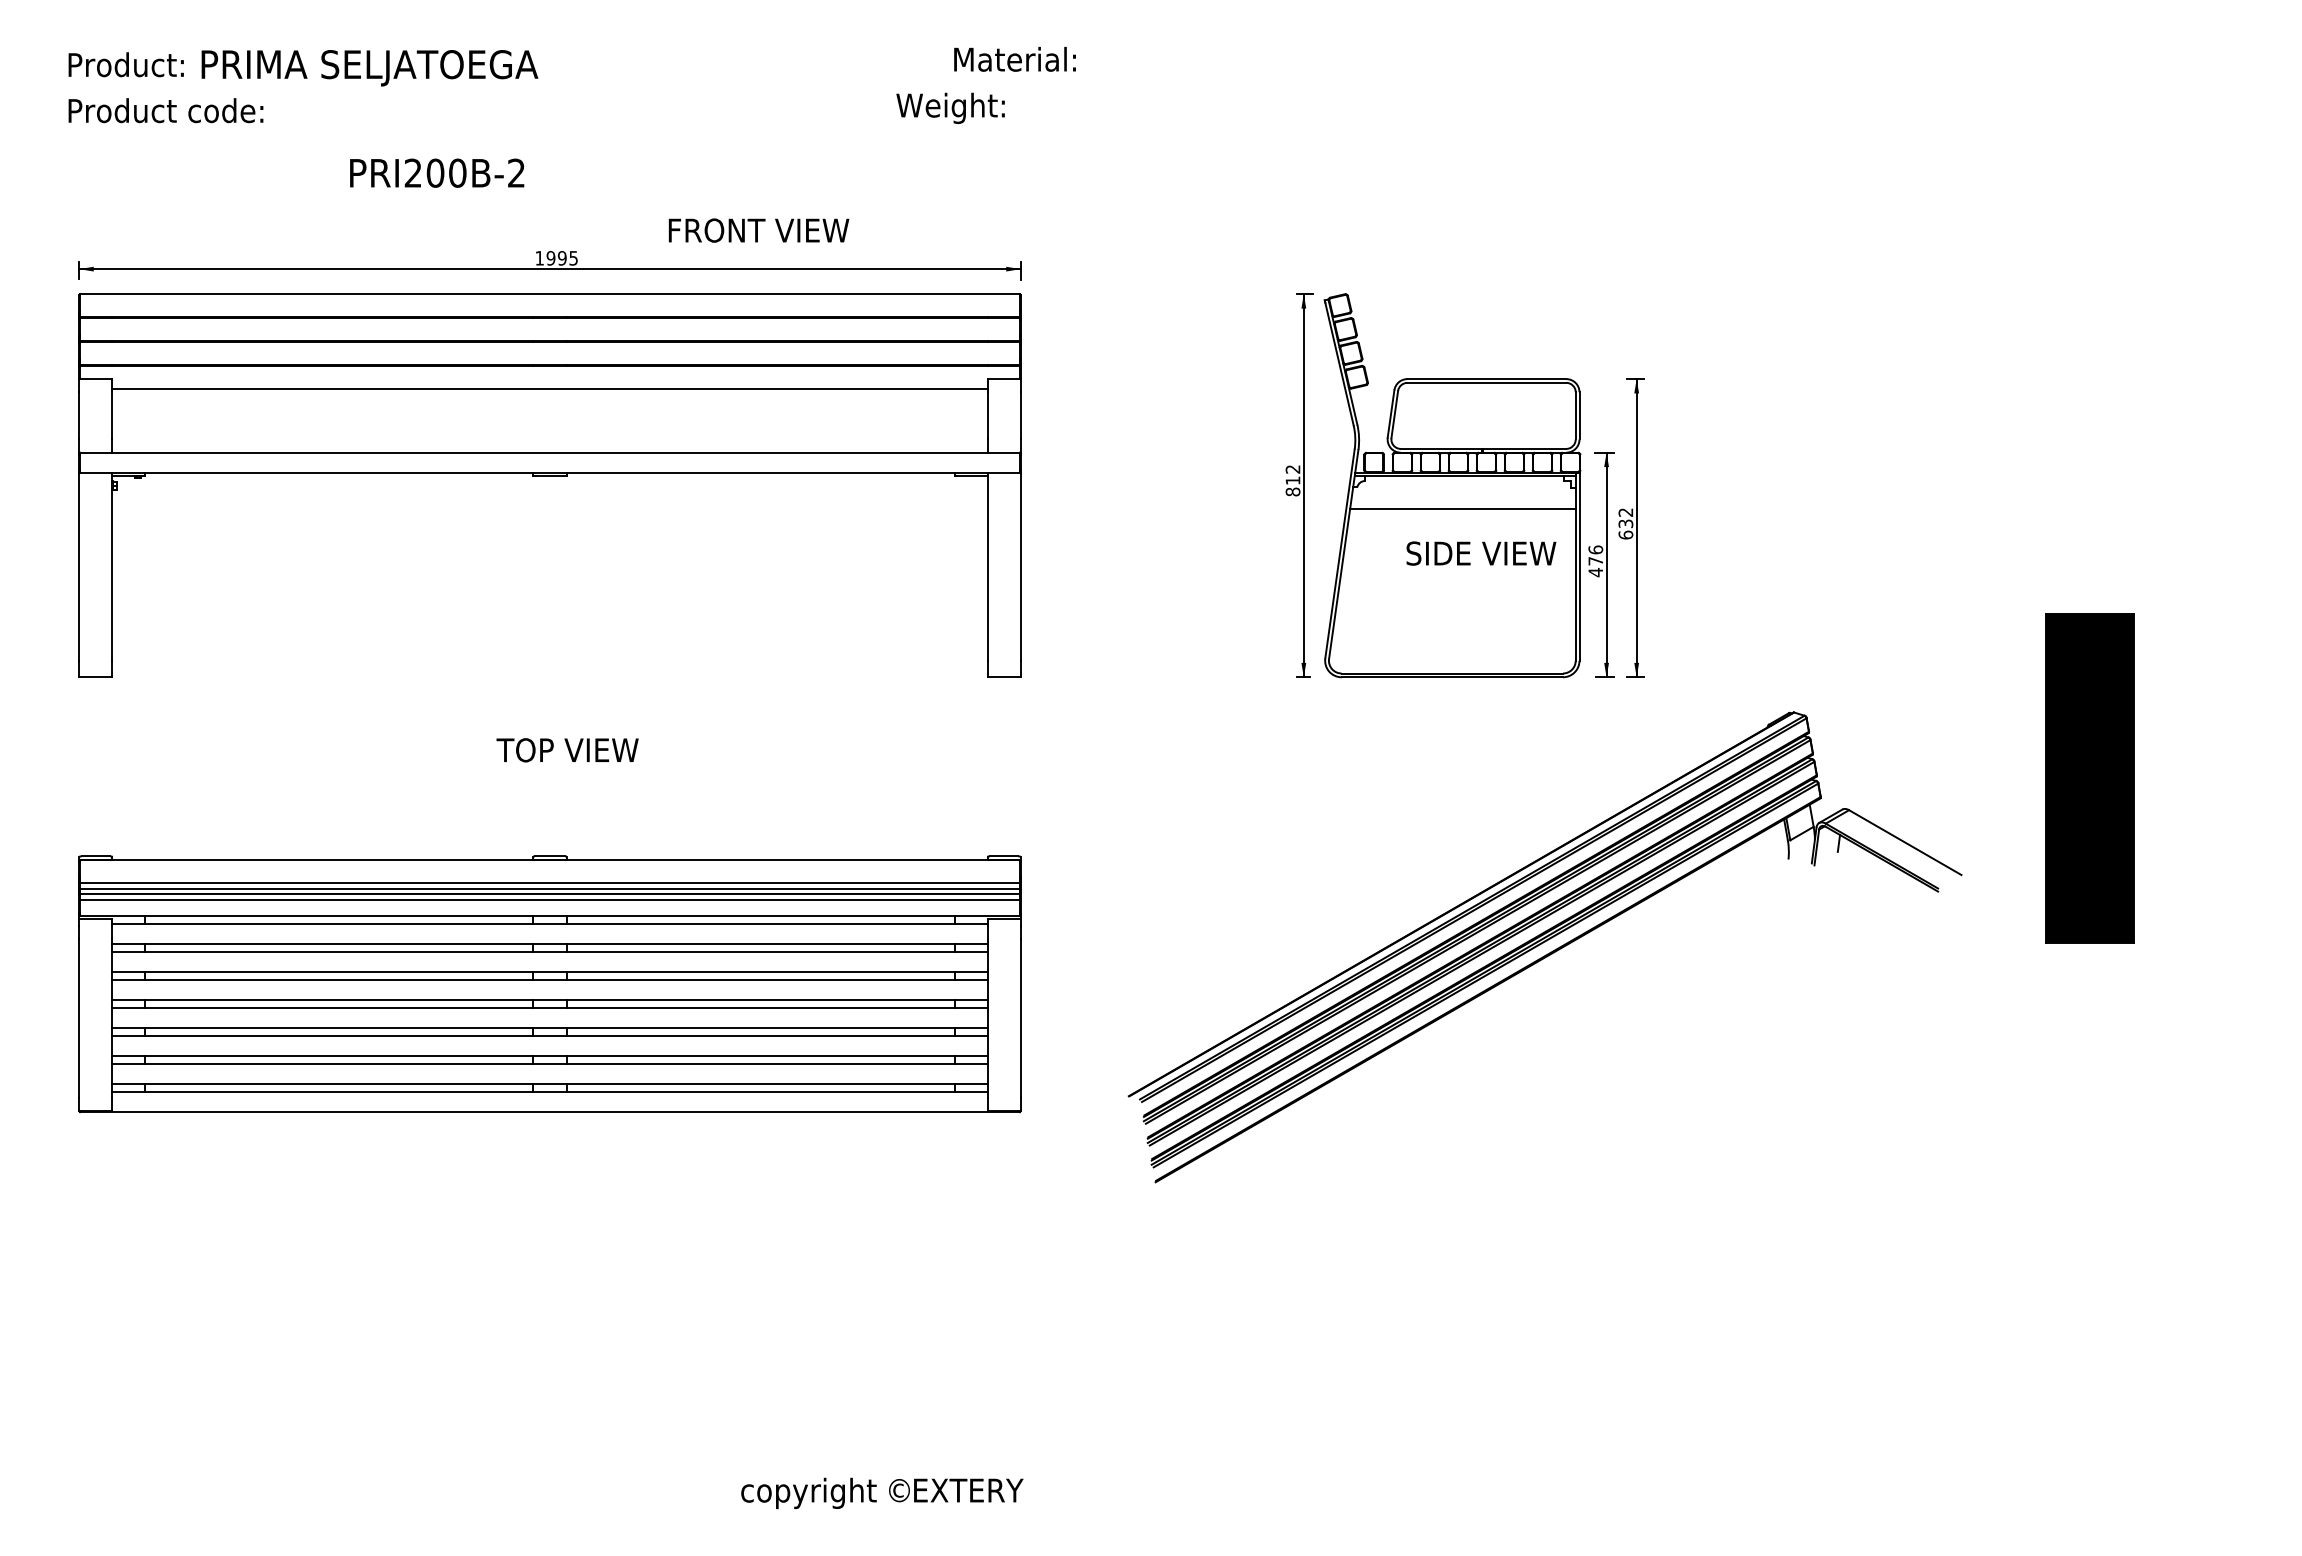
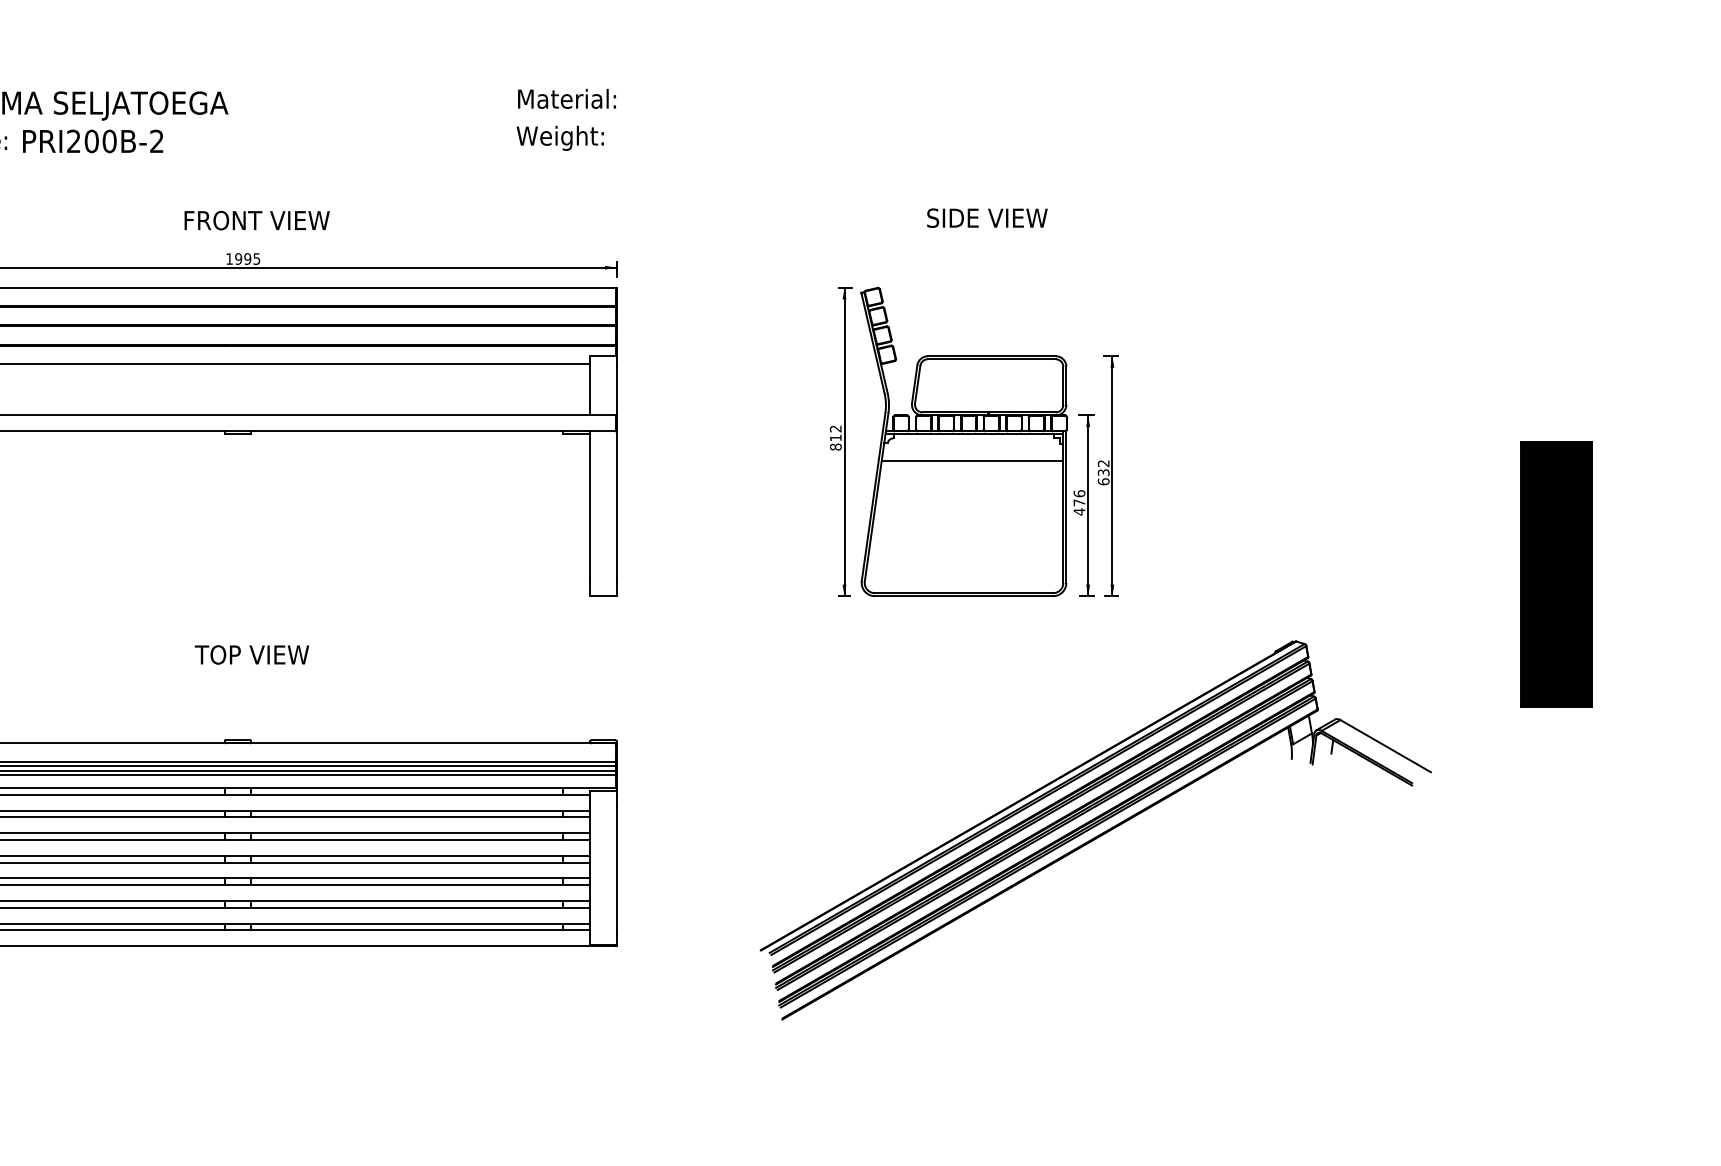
text: (1014, 58) -> (566, 98), moved
text: (437, 172) -> (93, 140), moved
text: (758, 230) -> (256, 220), moved
text: (1481, 553) -> (987, 218), moved
part: (2089, 778) -> (1556, 574), moved
part: (1544, 947) -> (1095, 830), moved

